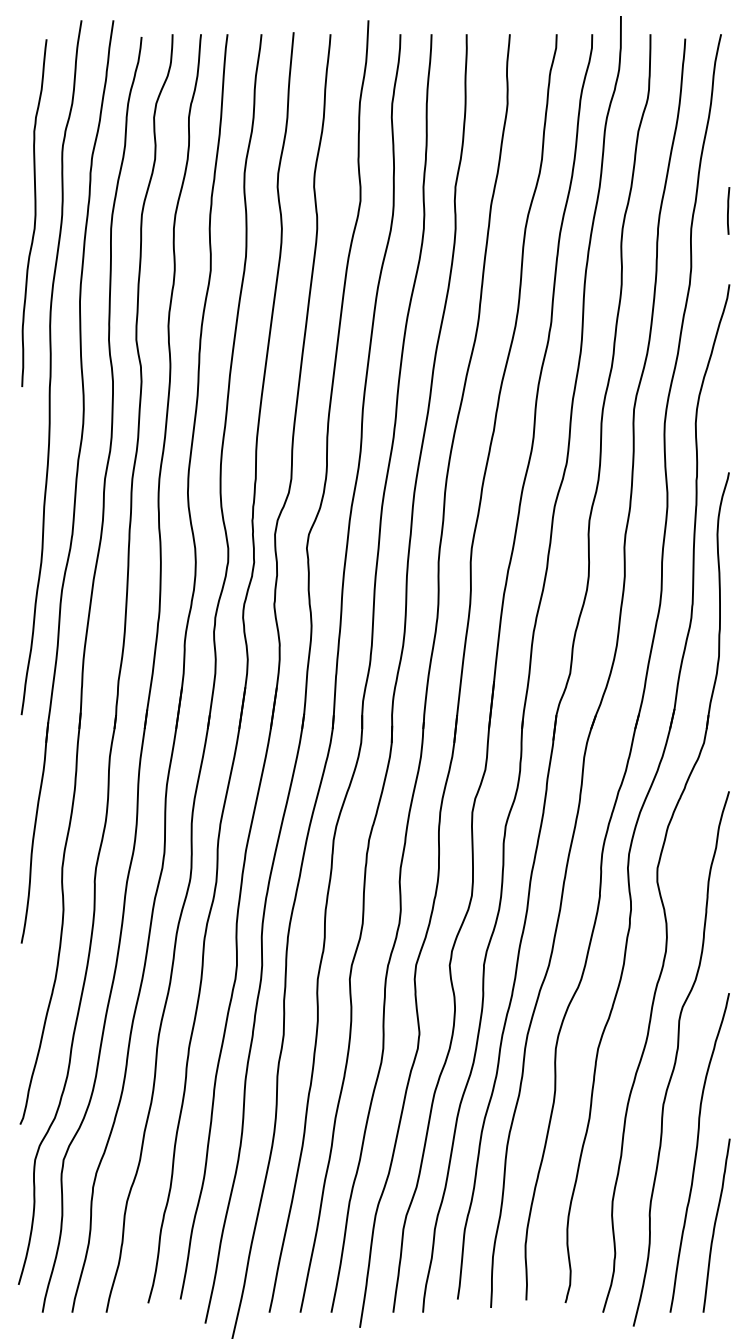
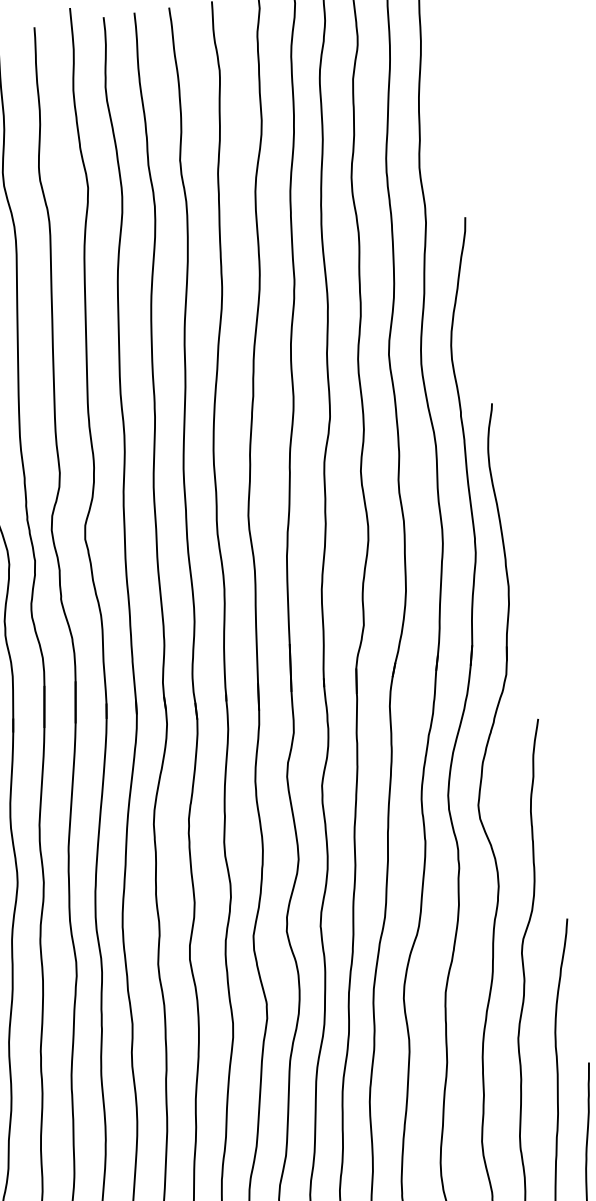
line: (728, 210) -> (453, 144), removed

